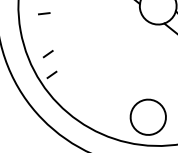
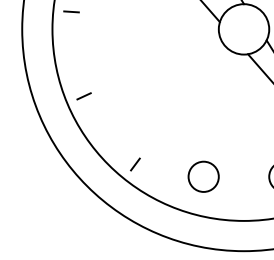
line: (44, 13) -> (71, 11), moved
line: (47, 54) -> (83, 67), removed
line: (97, 117) -> (135, 164), added
circle: (148, 117) -> (203, 176), size x0.62

